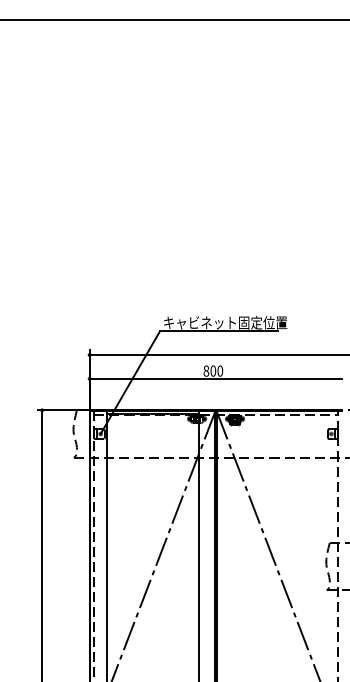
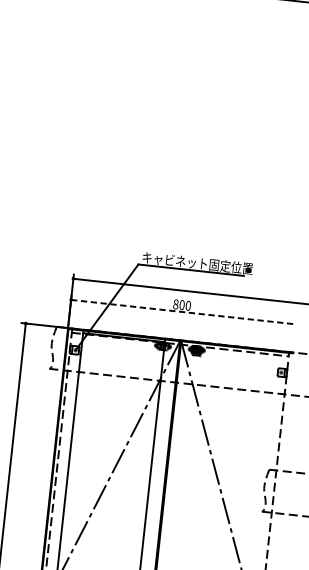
line: (216, 378) -> (184, 312), solid -> dashed

